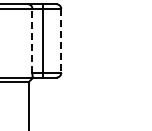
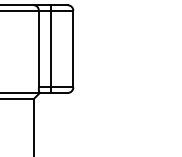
line: (32, 40) -> (38, 48), dashed -> solid
line: (61, 41) -> (73, 49), dashed -> solid

